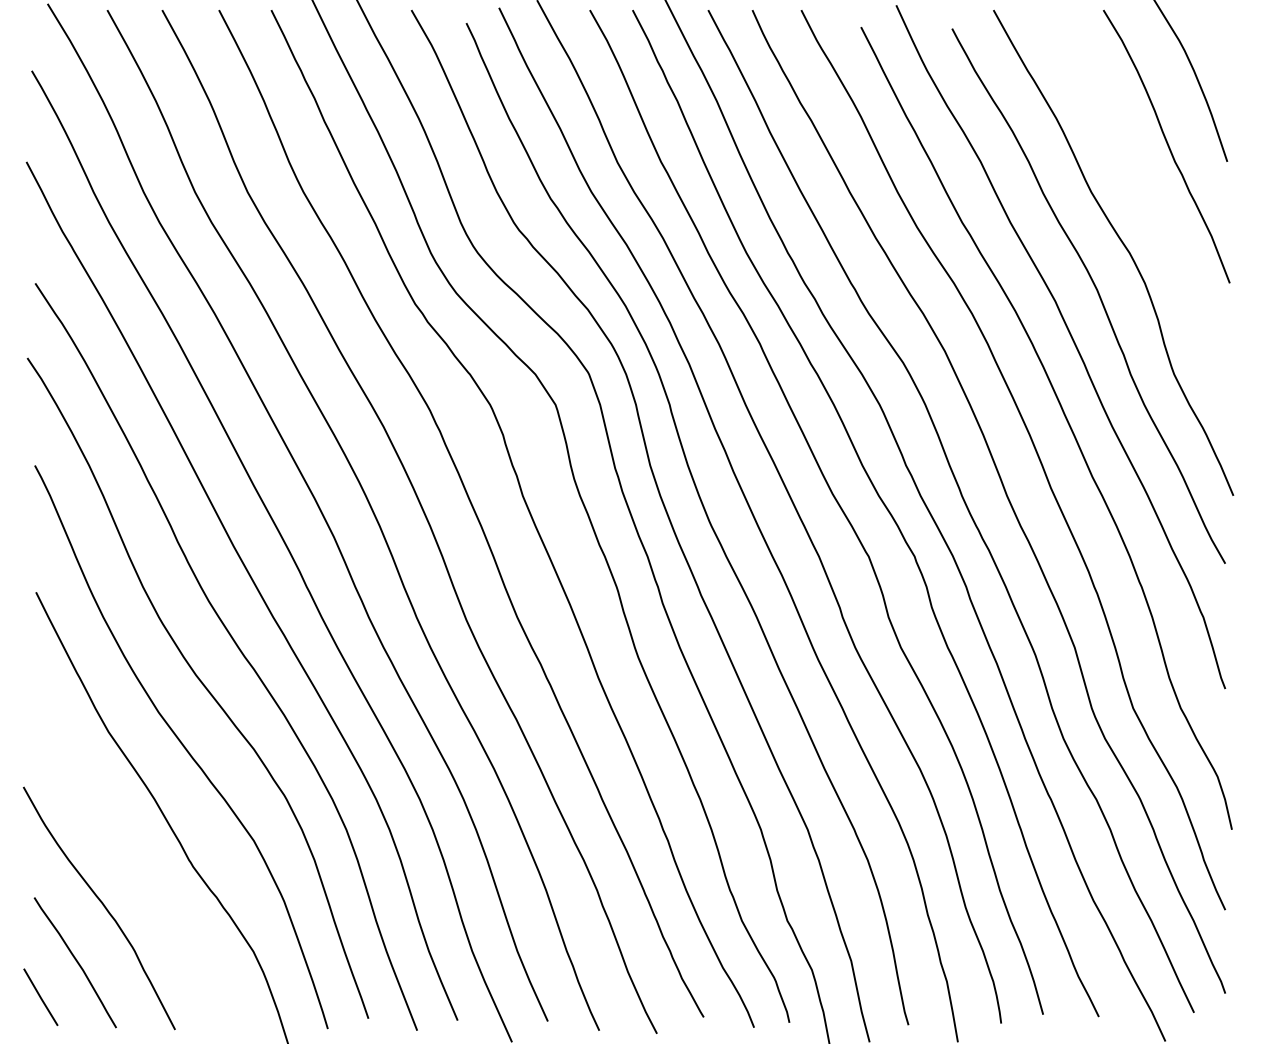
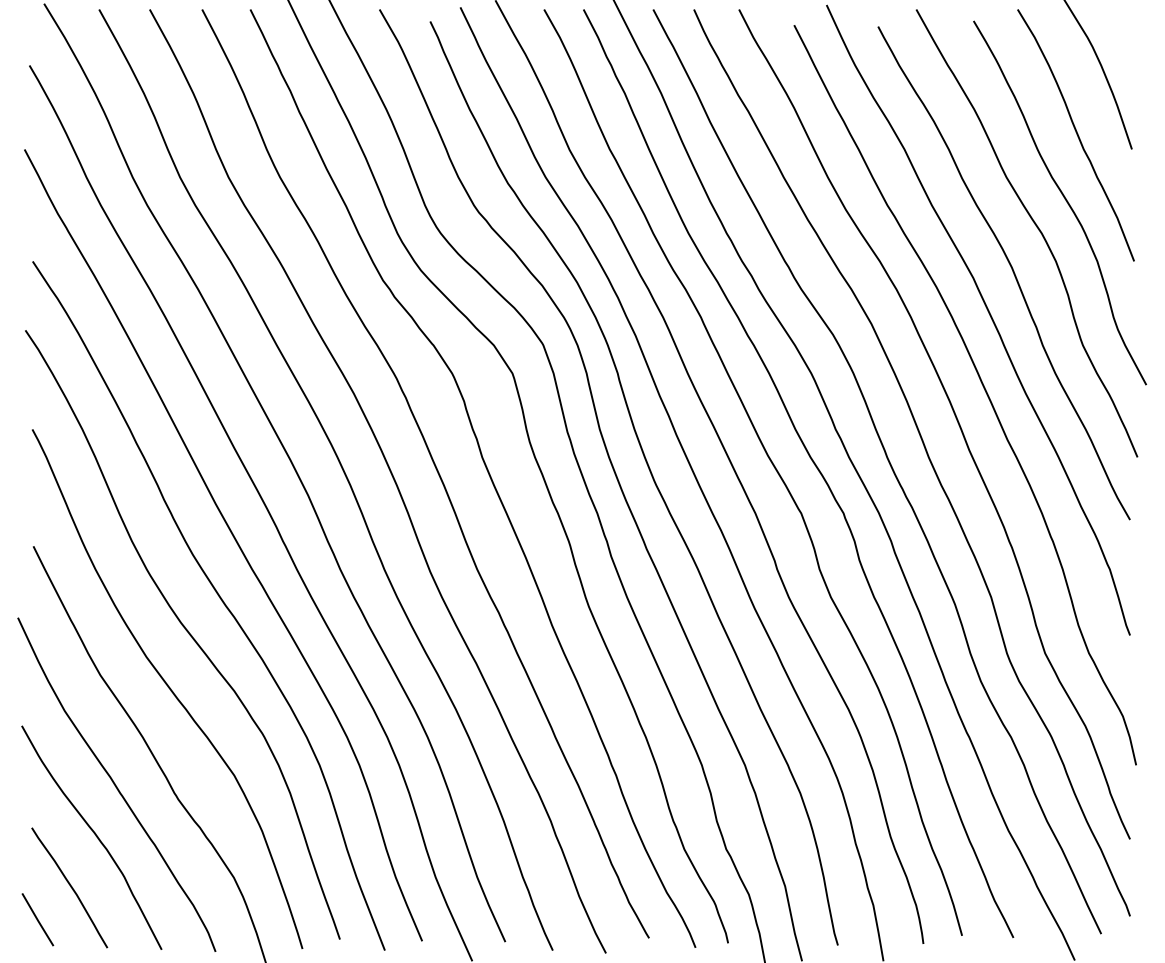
curve: (1154, 216) -> (1064, 199), added
curve: (125, 850) -> (115, 784), added

